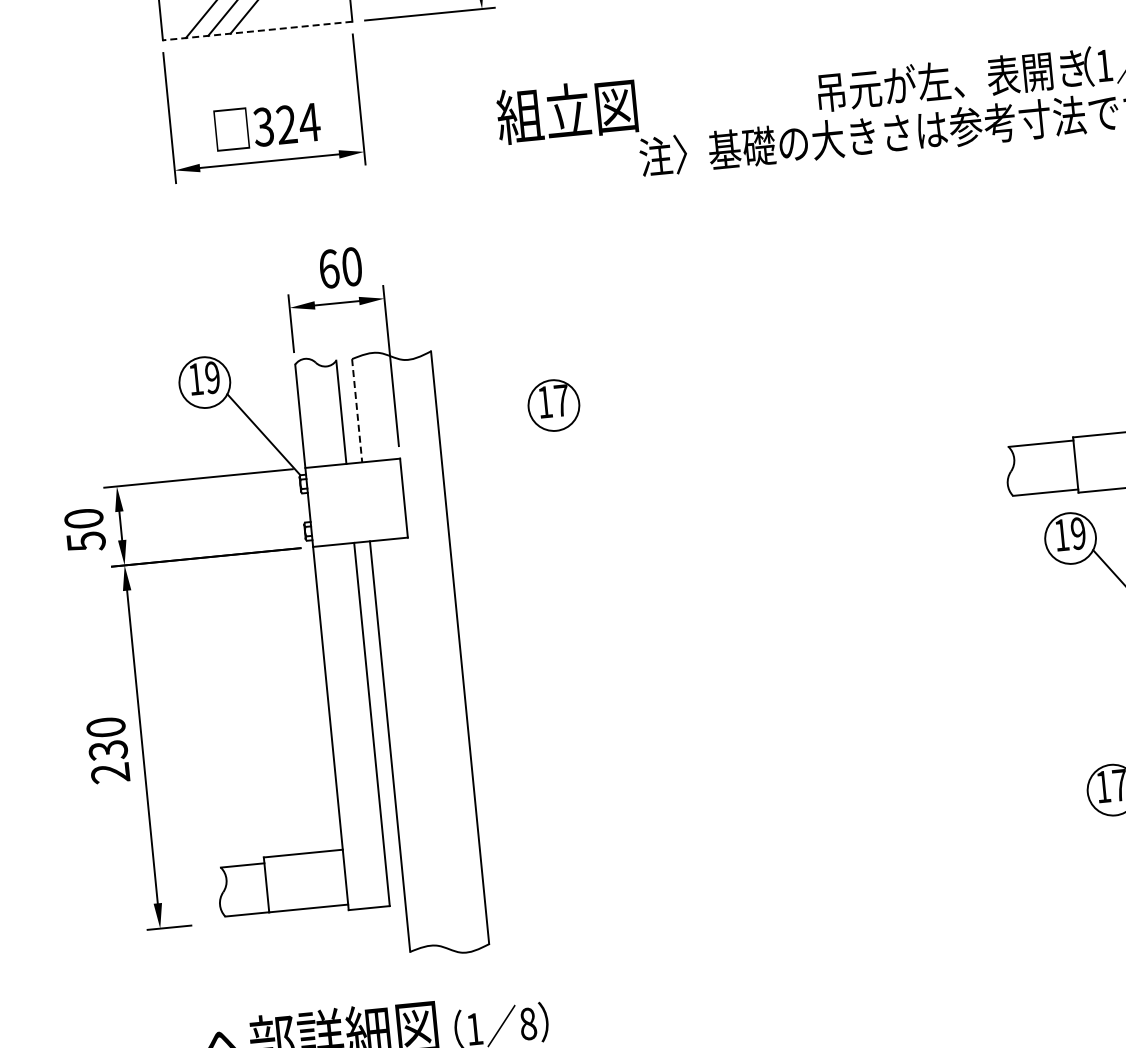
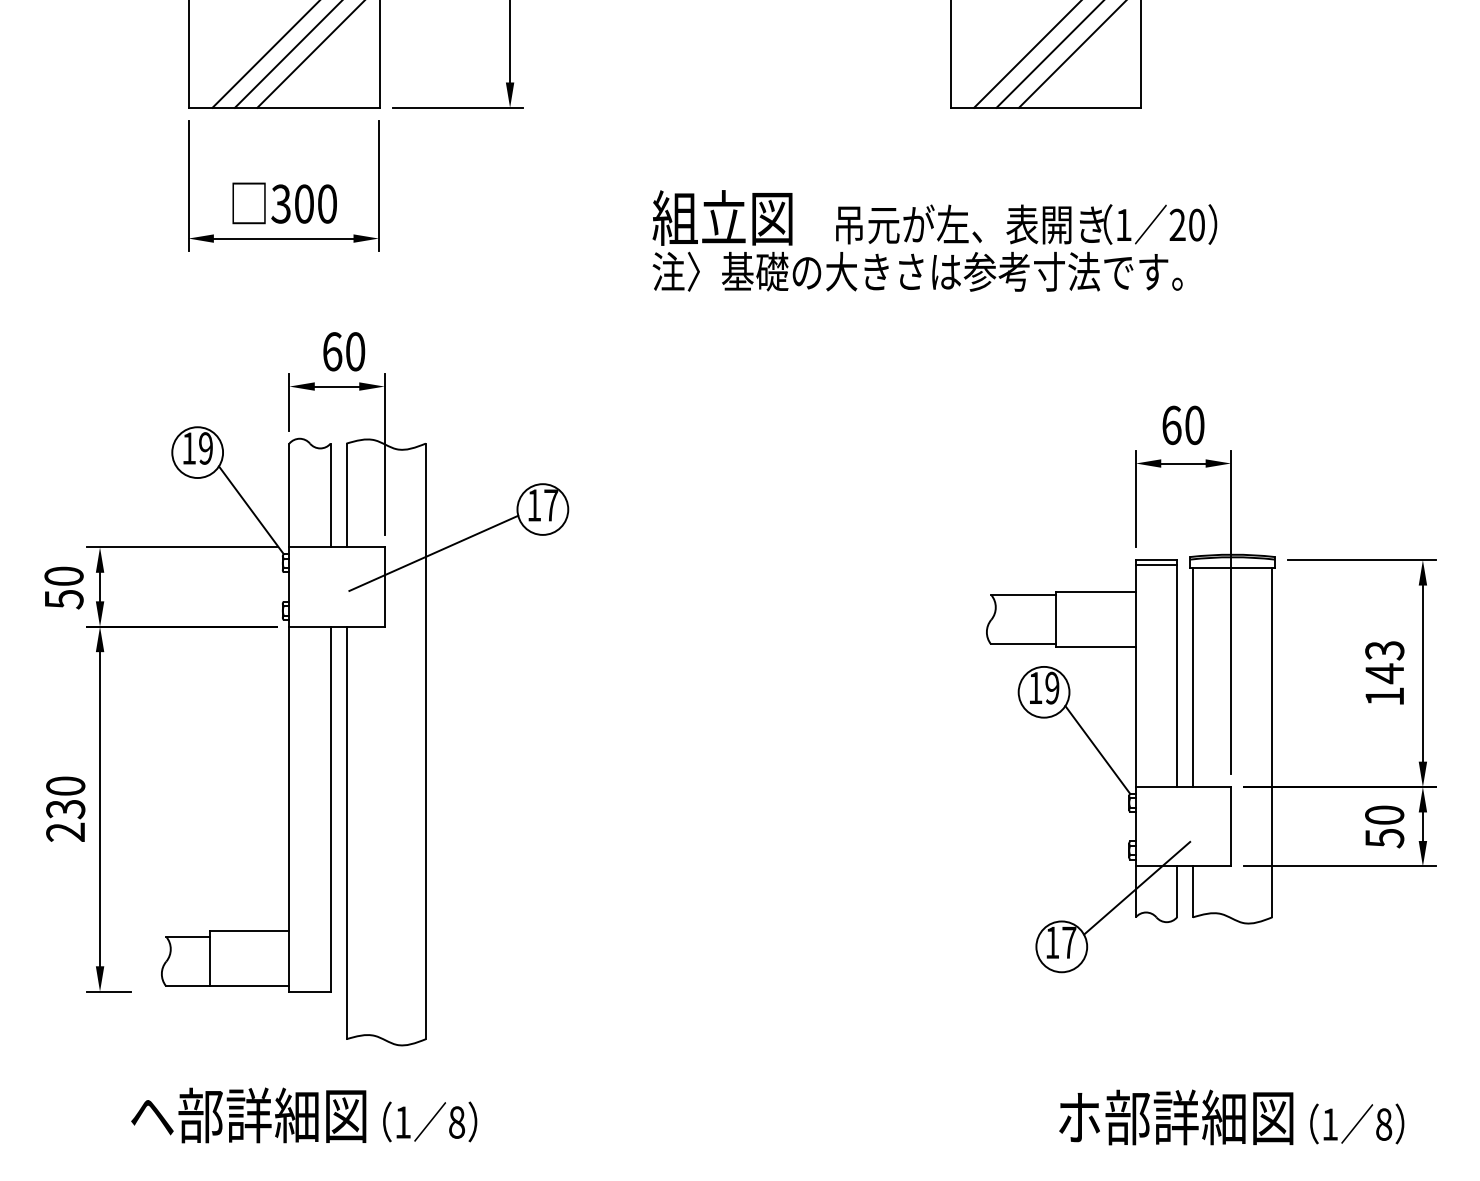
line: (257, 30) -> (284, 107), dashed -> solid
text: (566, 110) -> (722, 217), moved
text: (297, 123) -> (315, 203), 324 -> 300
line: (357, 410) -> (346, 495), dashed -> solid
line: (449, 458) -> (433, 552), added

